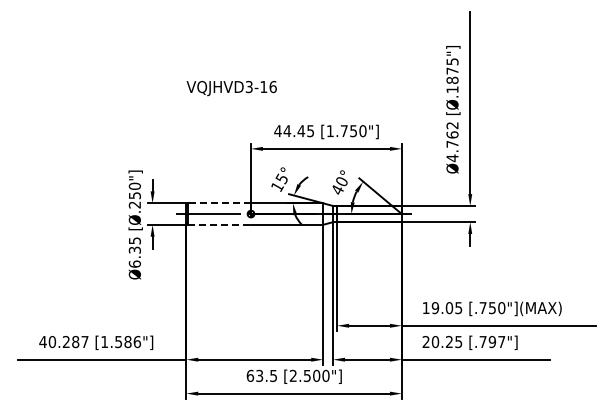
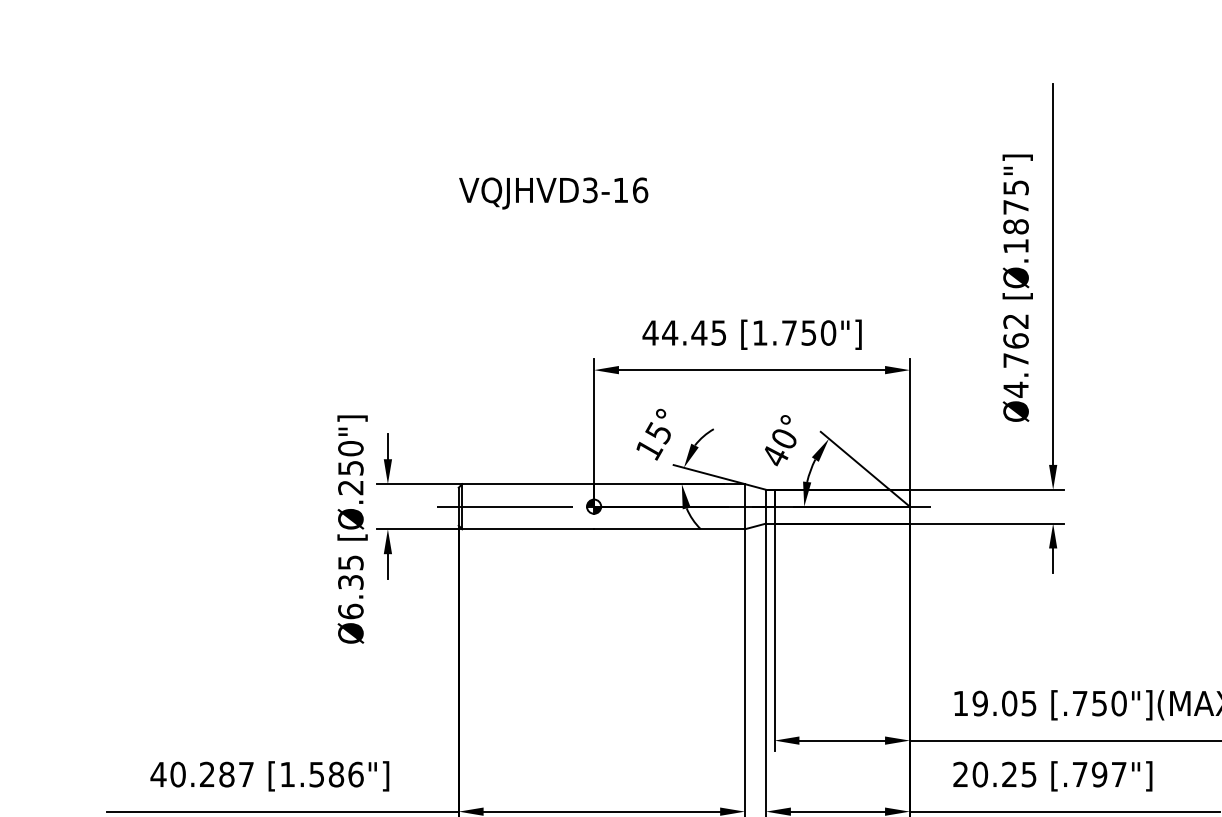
text: (231, 88) -> (553, 193), moved
line: (219, 203) -> (528, 484), dashed -> solid
line: (220, 224) -> (530, 528), dashed -> solid

